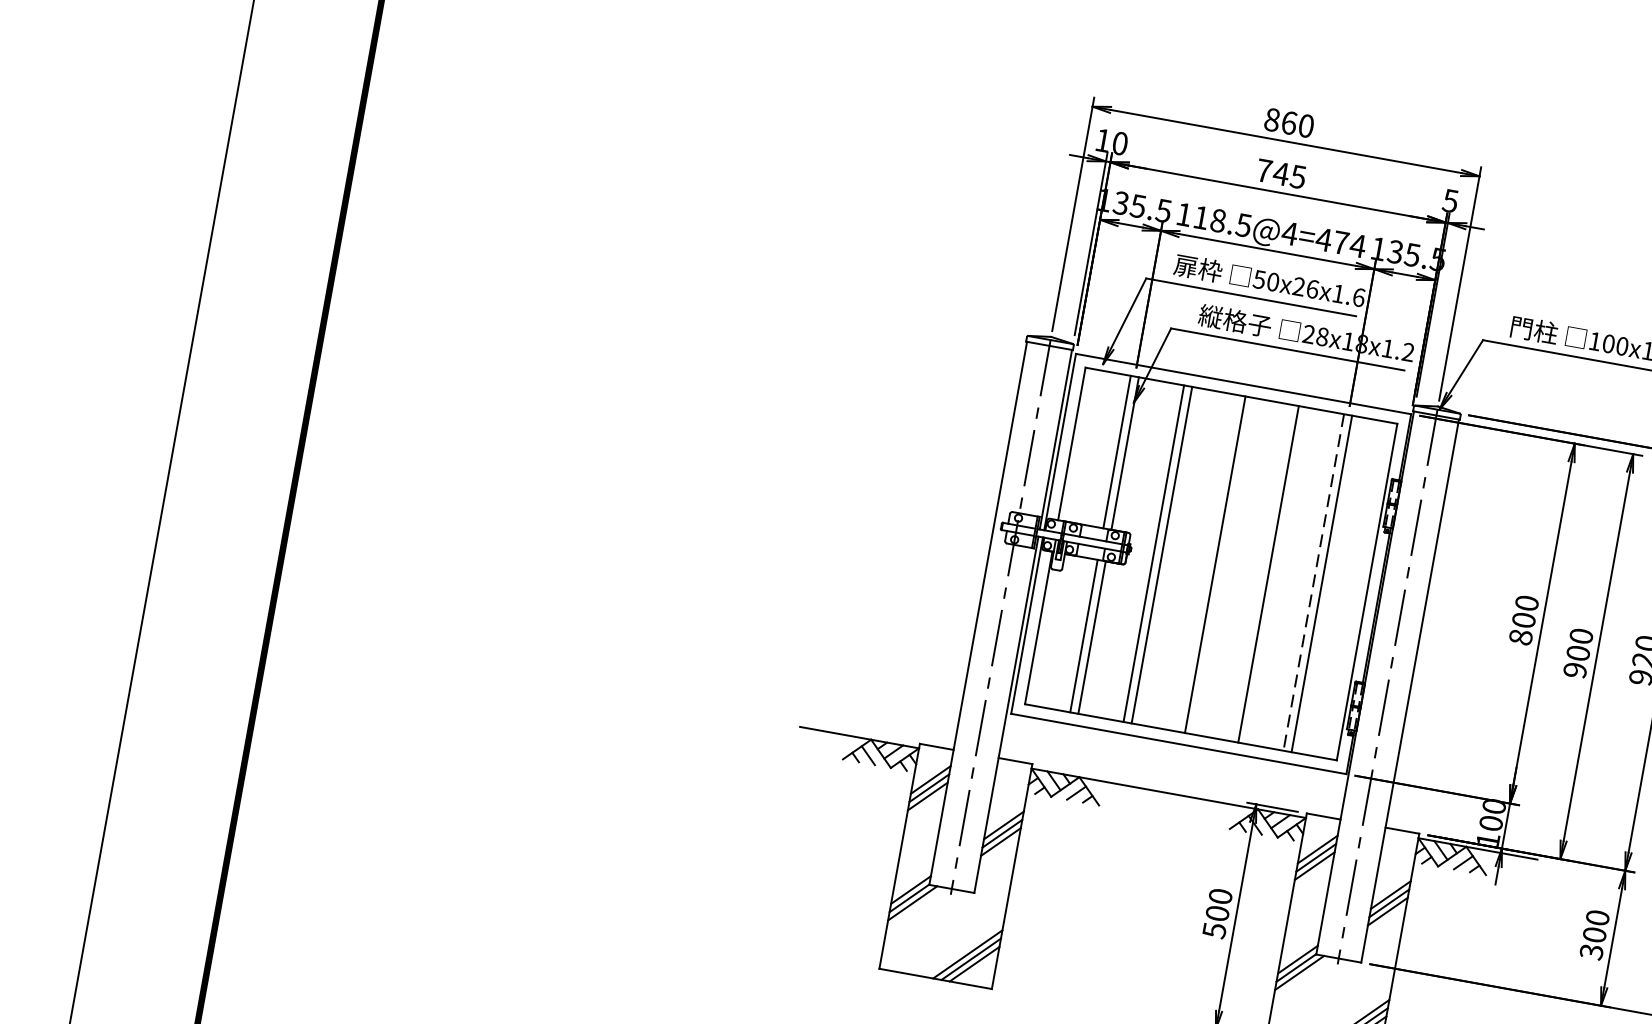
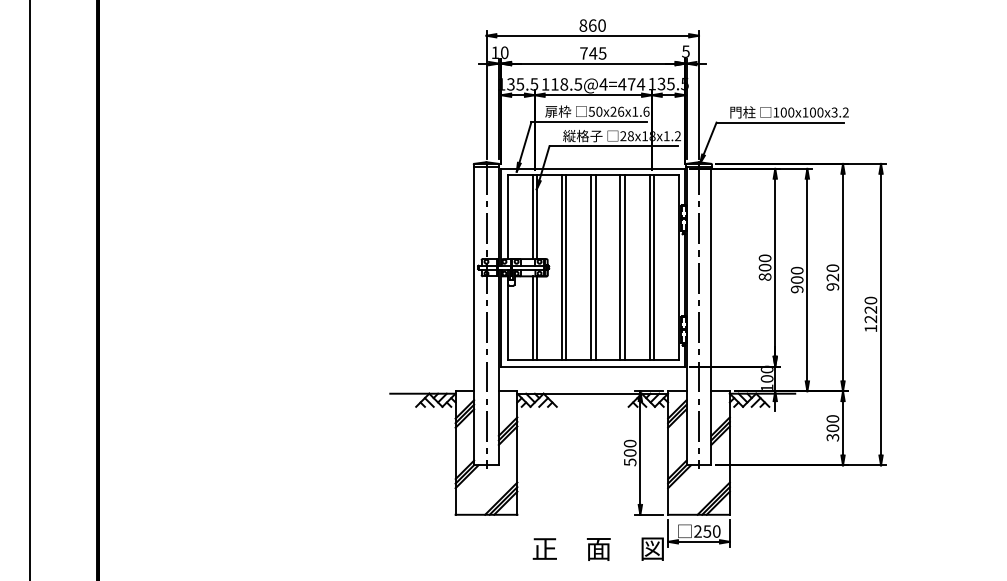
line: (1207, 563) -> (591, 267), added
line: (1260, 572) -> (620, 267), added
line: (1313, 583) -> (649, 268), dashed -> solid

